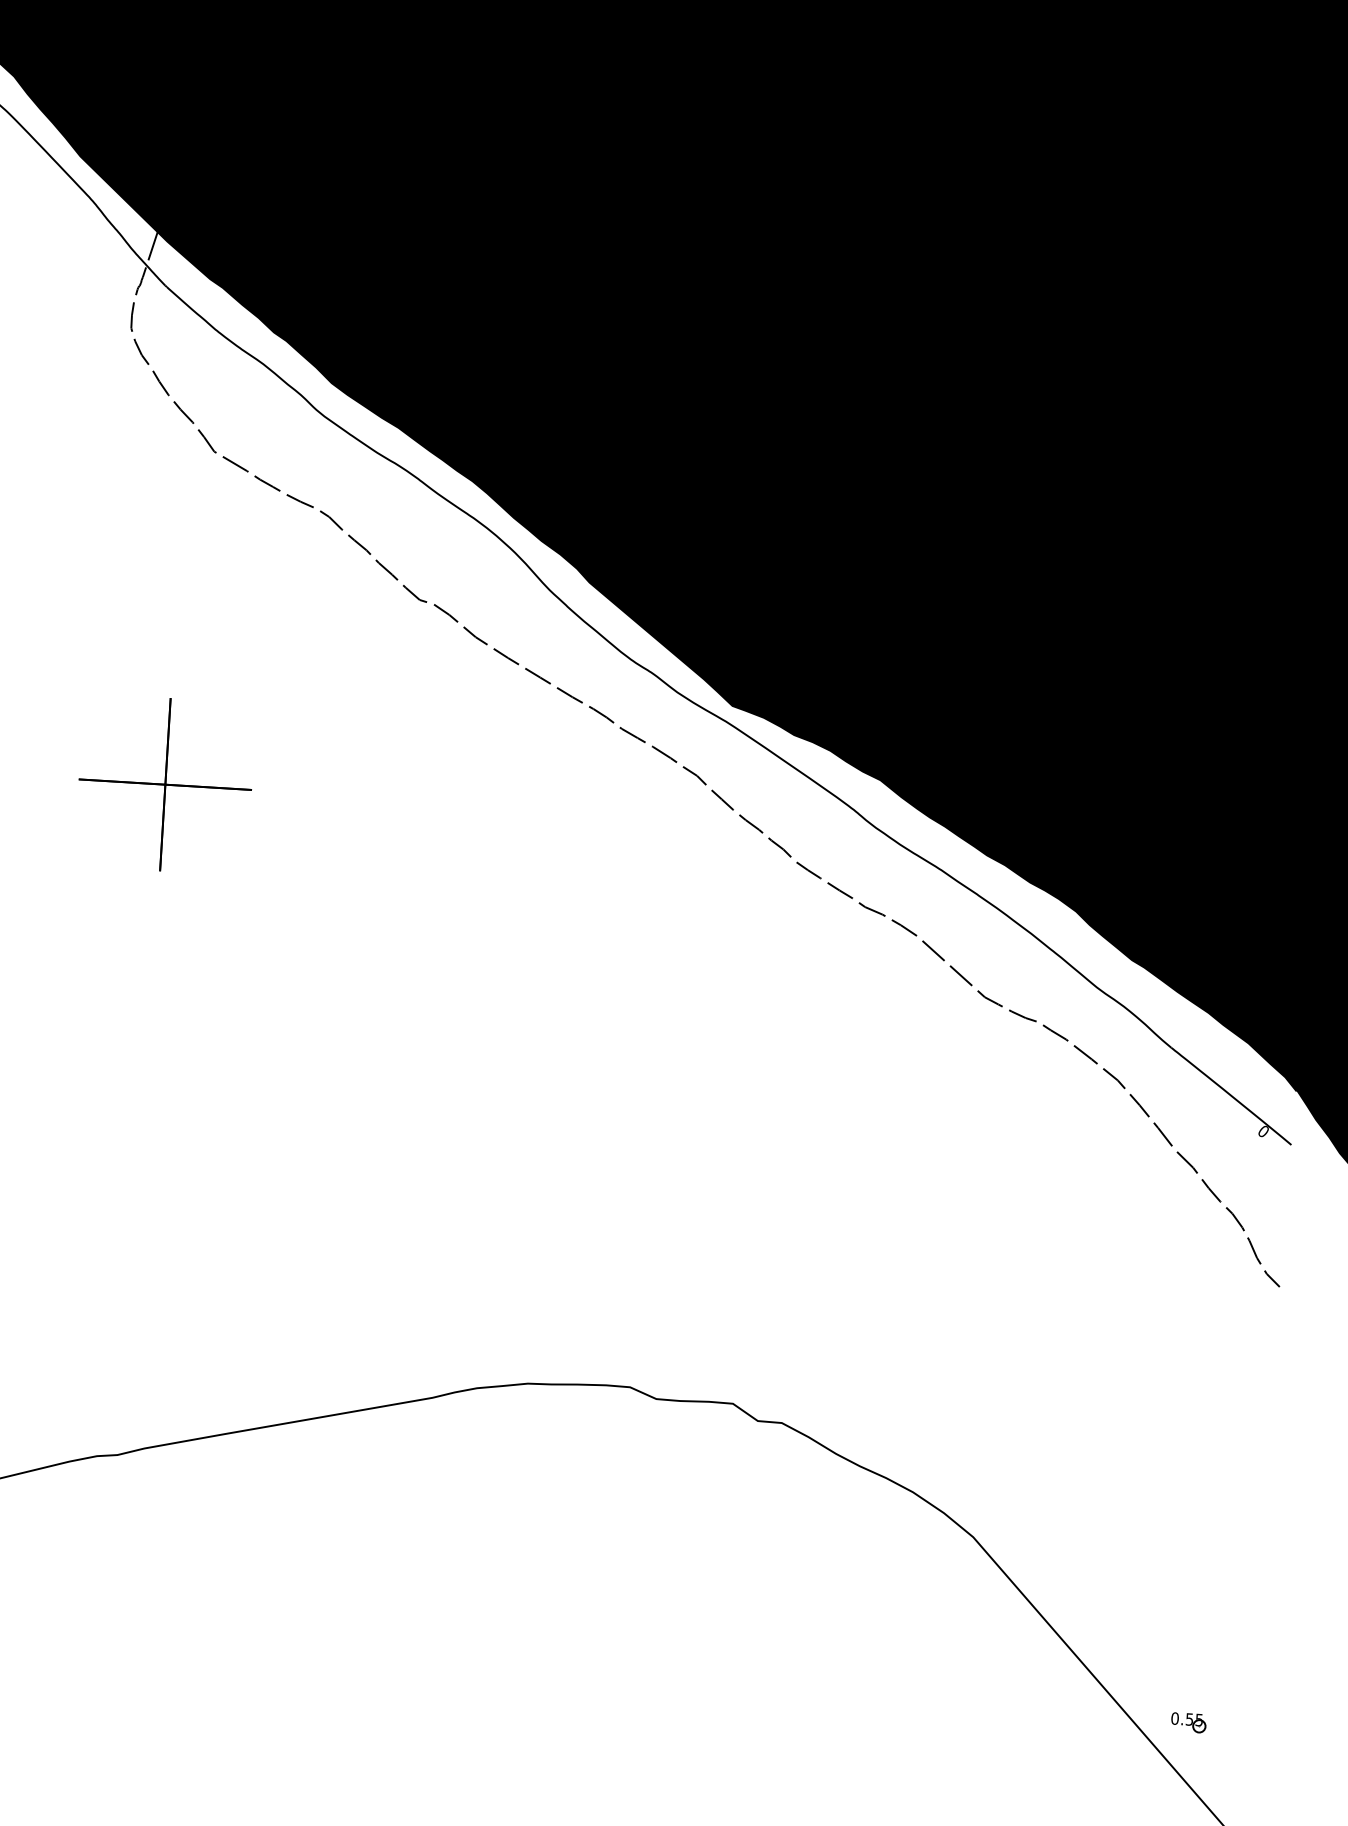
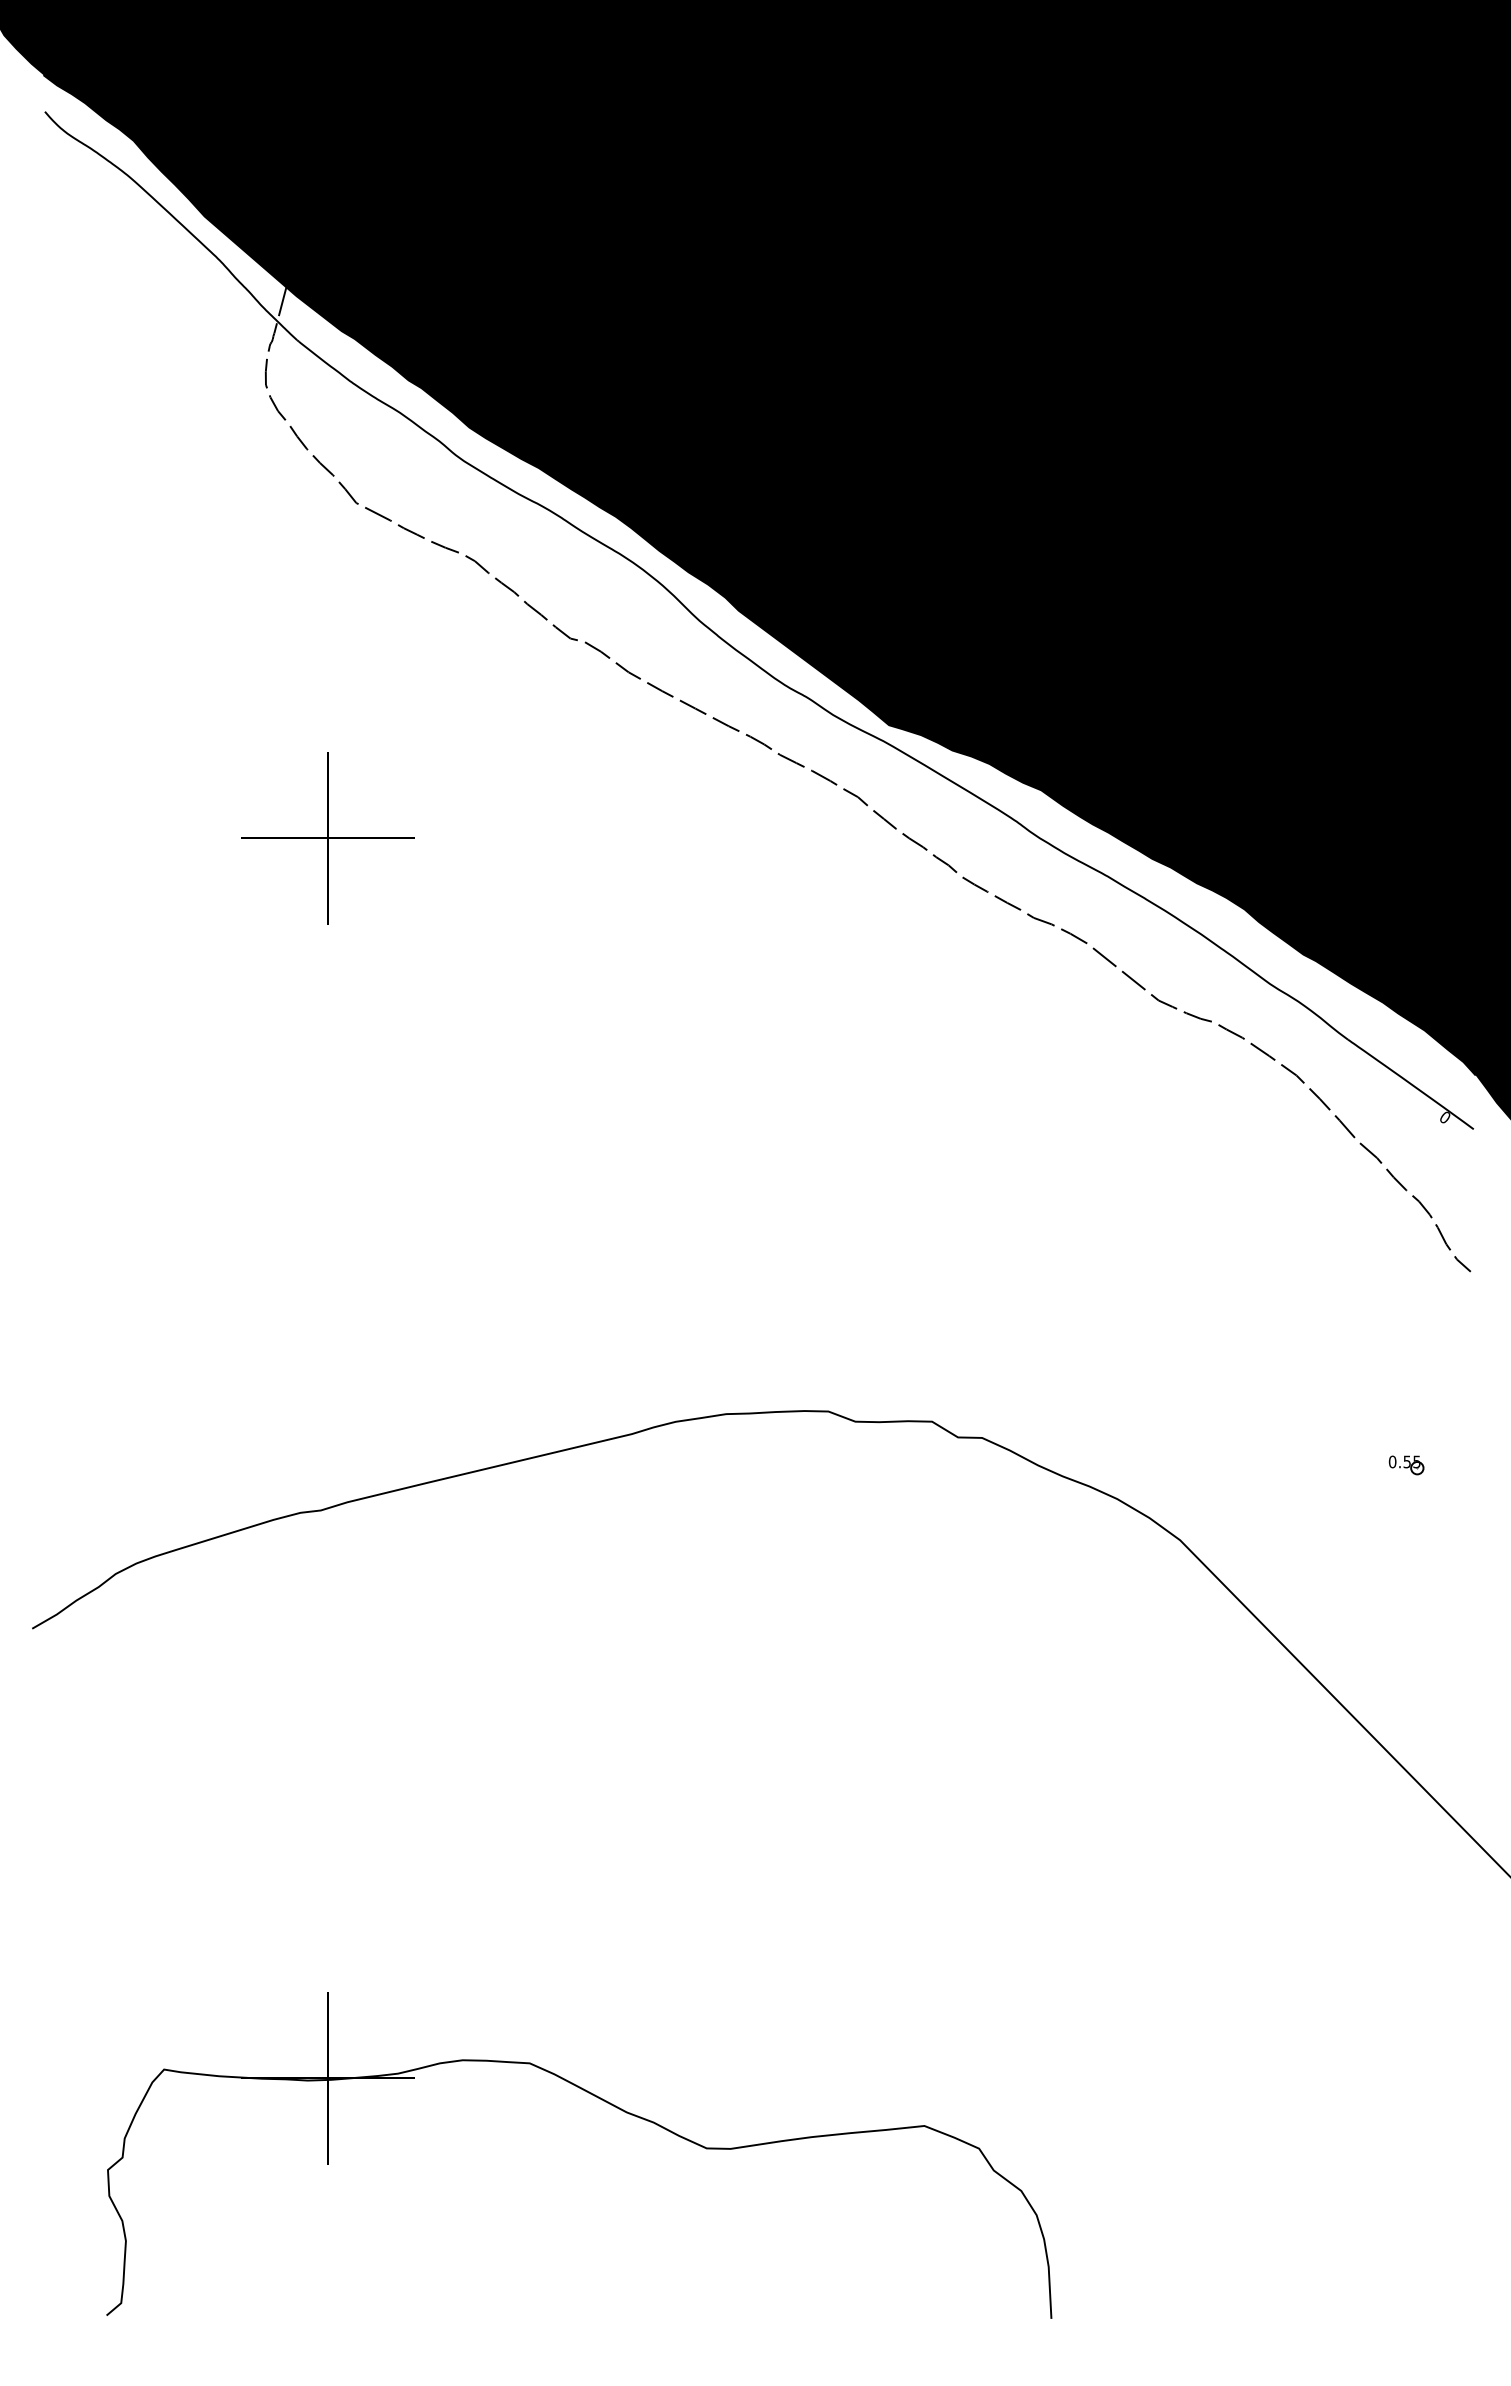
part: (1188, 1722) -> (1406, 1465), moved

